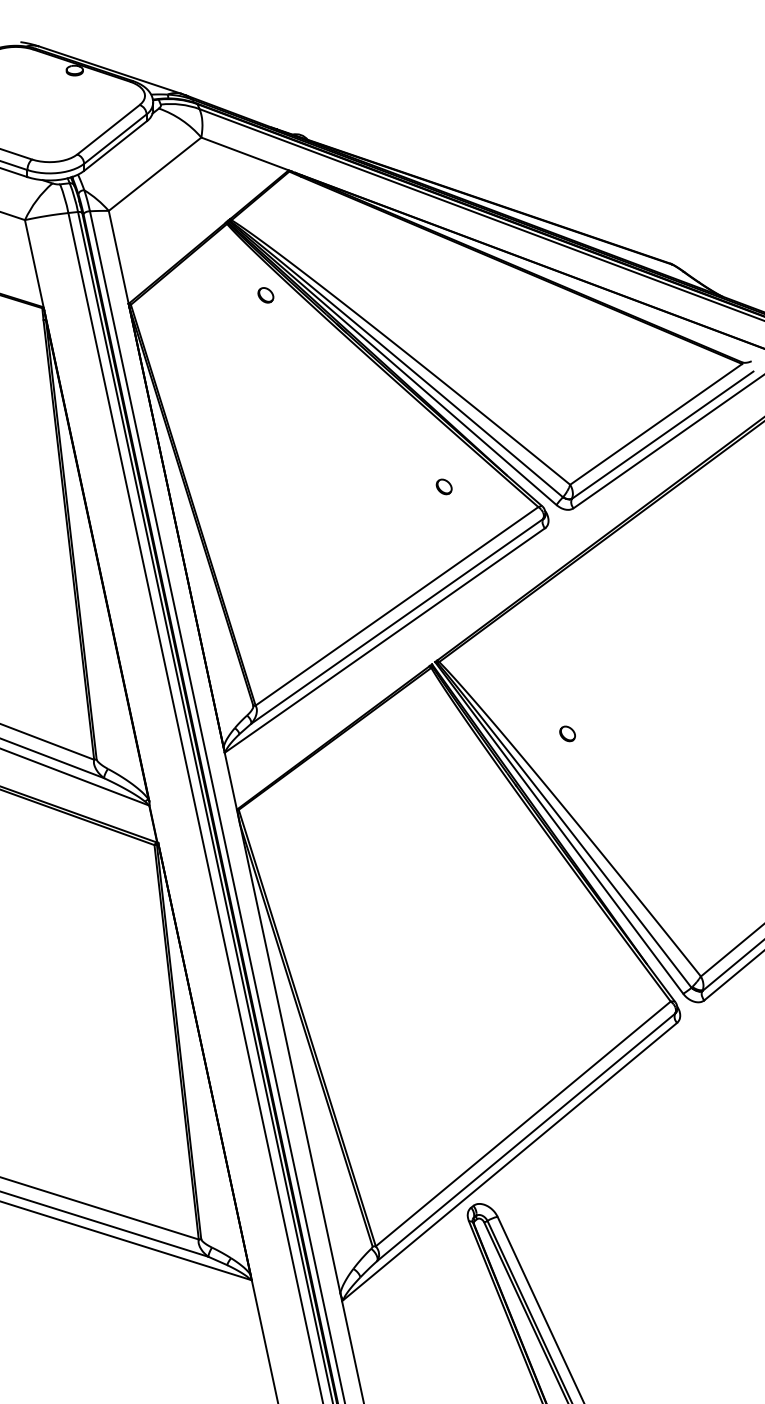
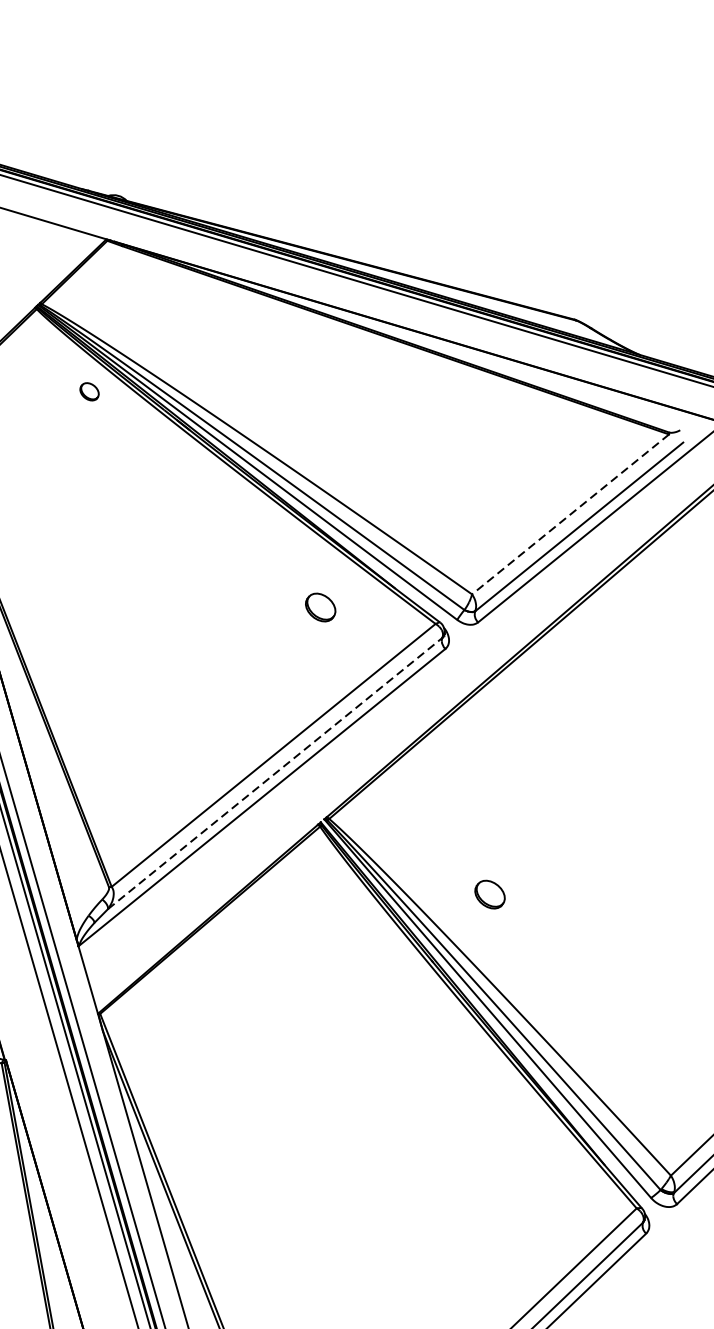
line: (655, 424) -> (569, 514), solid -> dashed
part: (443, 486) -> (319, 607), size x1.6
line: (397, 621) -> (275, 773), solid -> dashed
part: (567, 733) -> (489, 894), size x1.6

